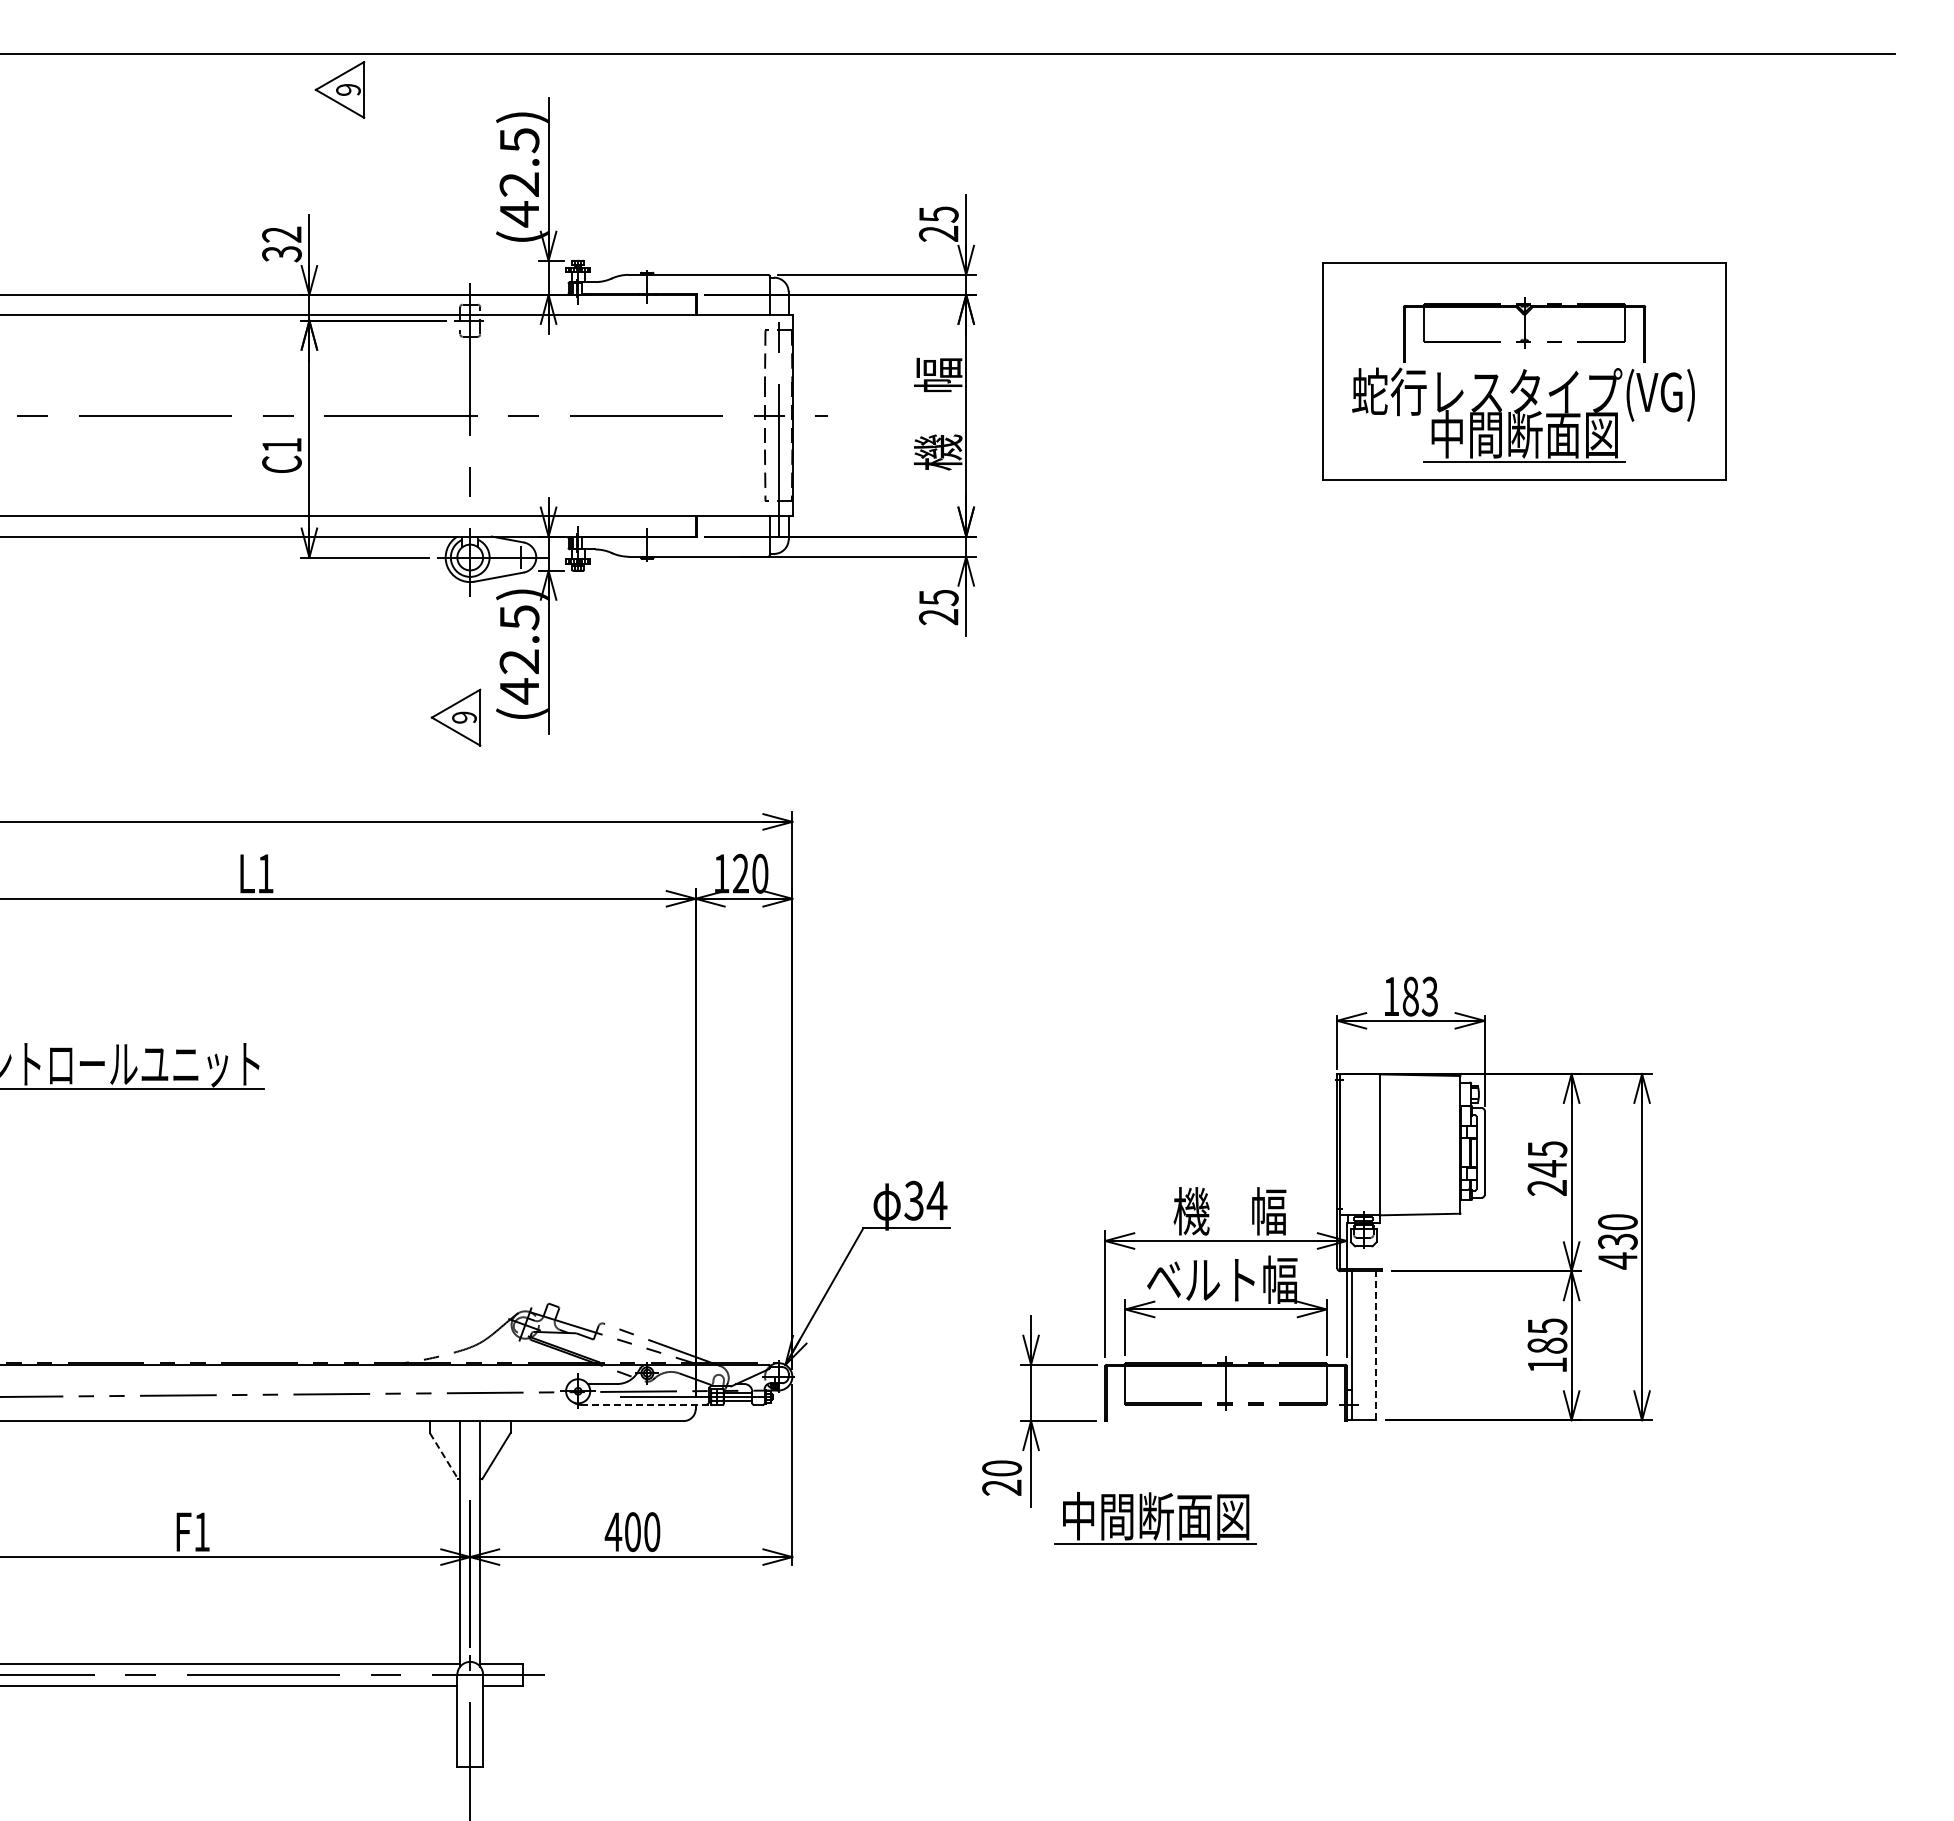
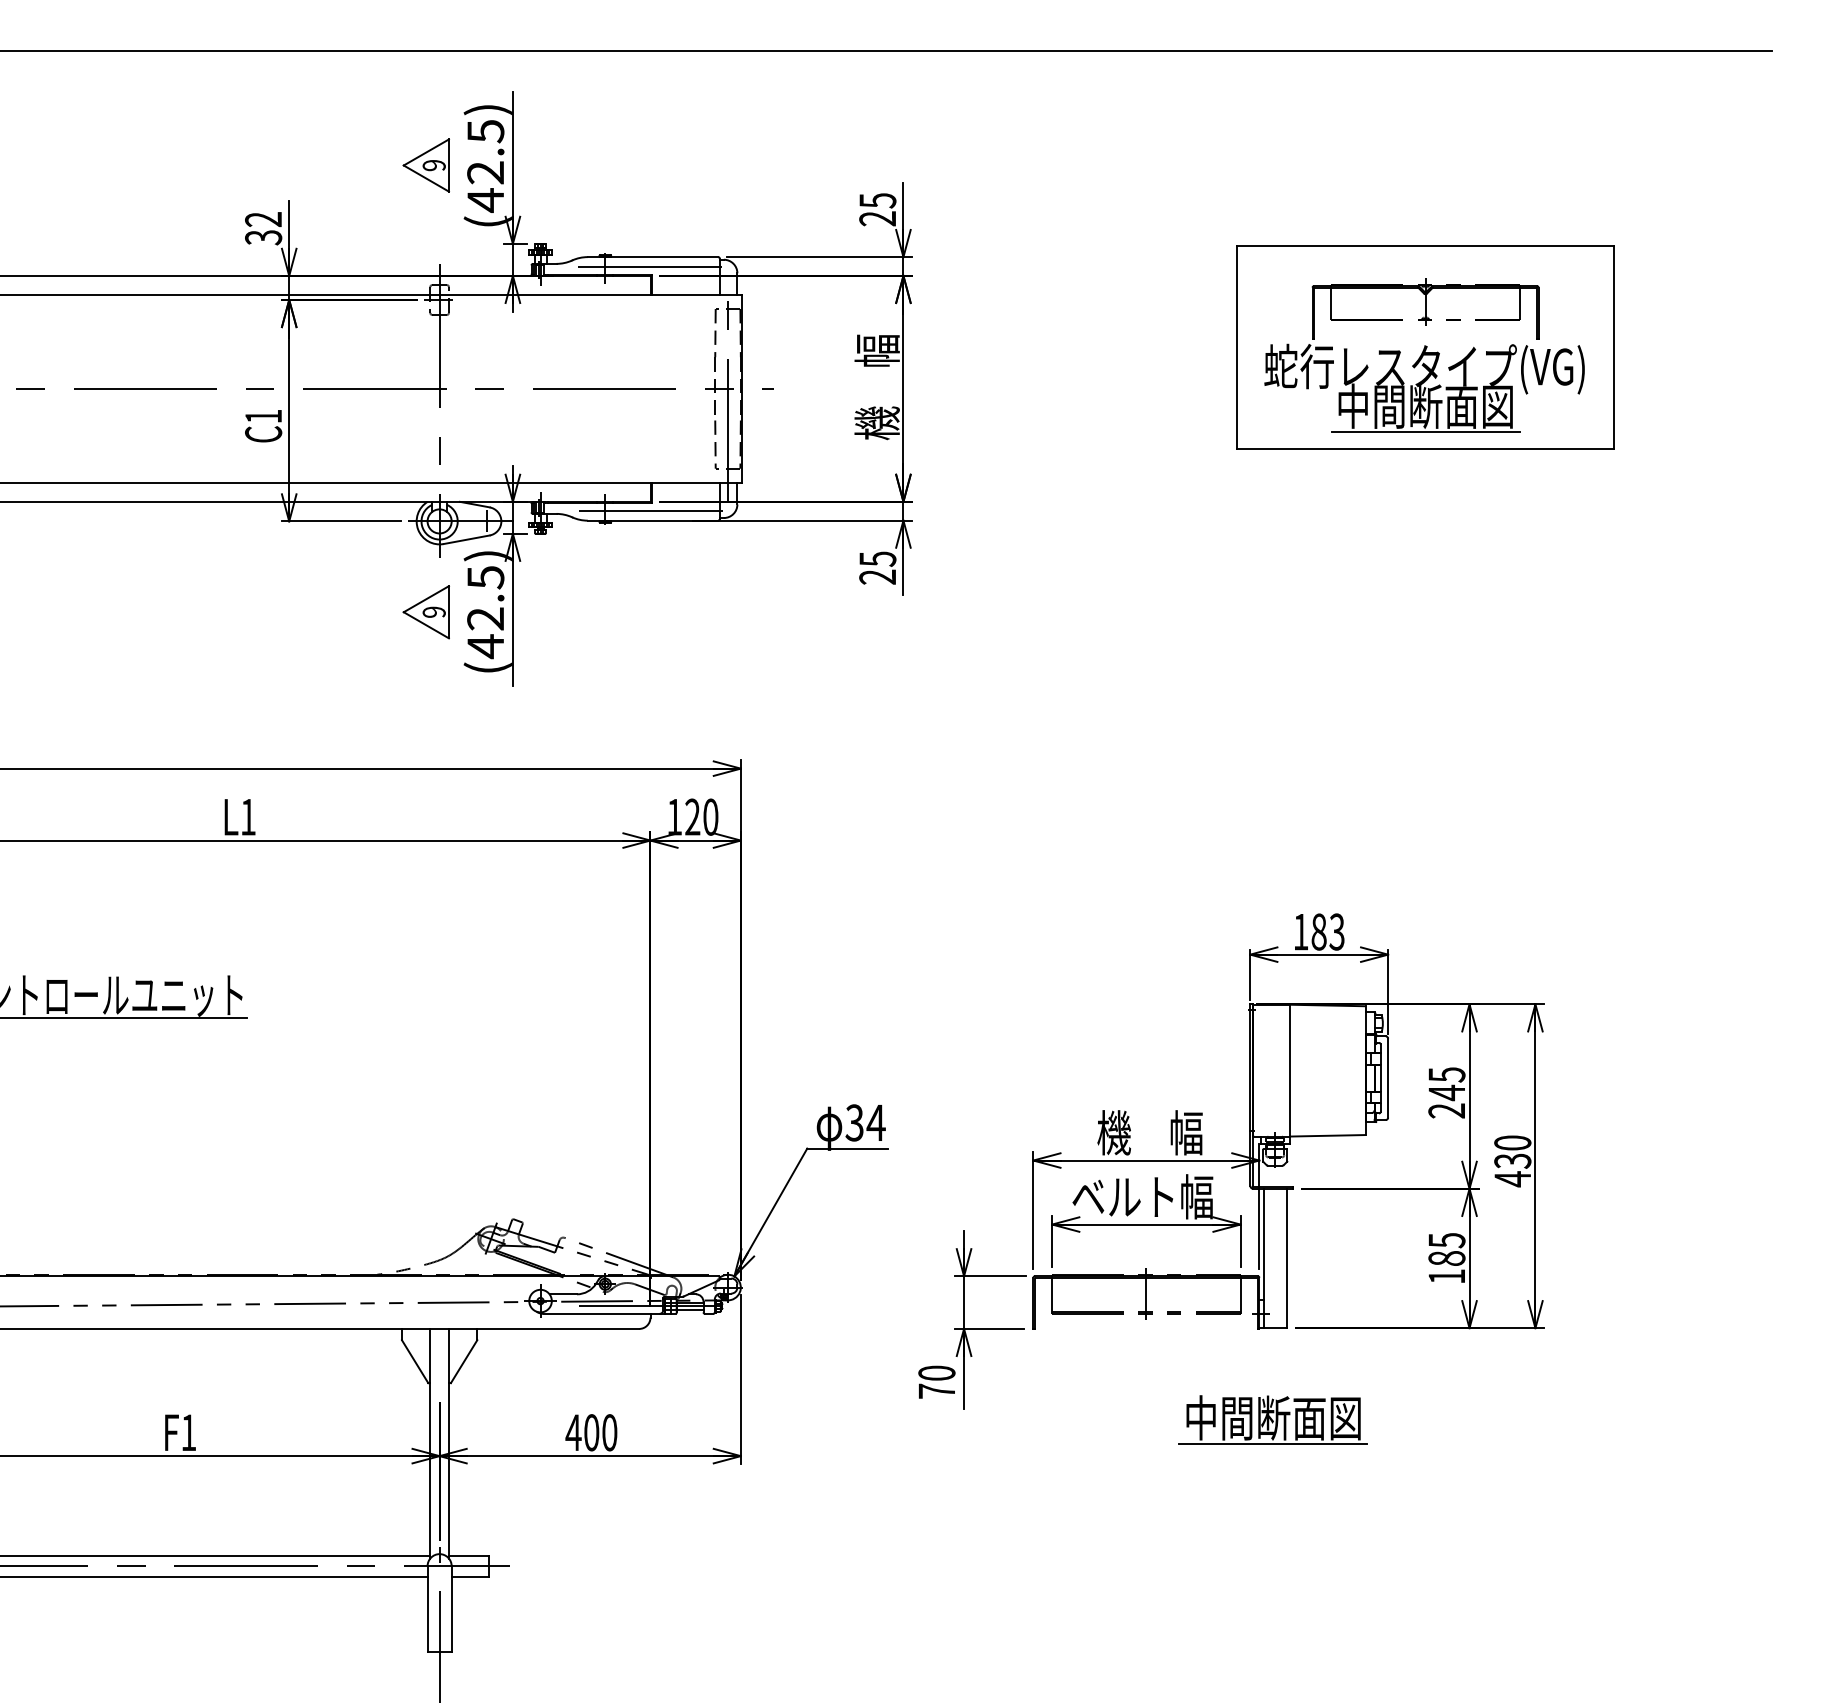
part: (339, 89) -> (425, 165), moved
line: (695, 285) -> (650, 267), added
line: (695, 545) -> (650, 510), added
part: (455, 717) -> (425, 612), moved
line: (1375, 1345) -> (1286, 1258), dashed -> solid
line: (646, 1404) -> (604, 1313), dashed -> solid
line: (444, 1456) -> (415, 1362), dashed -> solid
text: (1001, 1487) -> (936, 1391), 20 -> 70
part: (1155, 1518) -> (1273, 1420), moved

